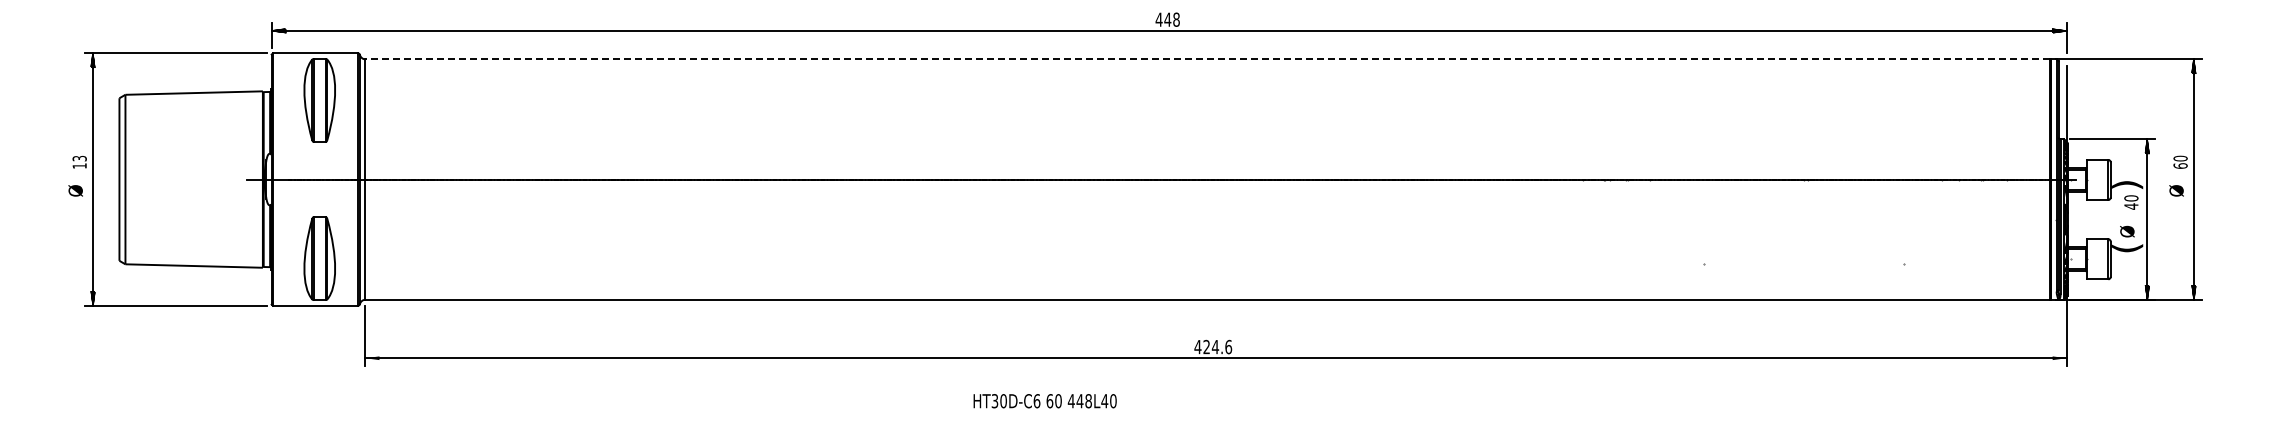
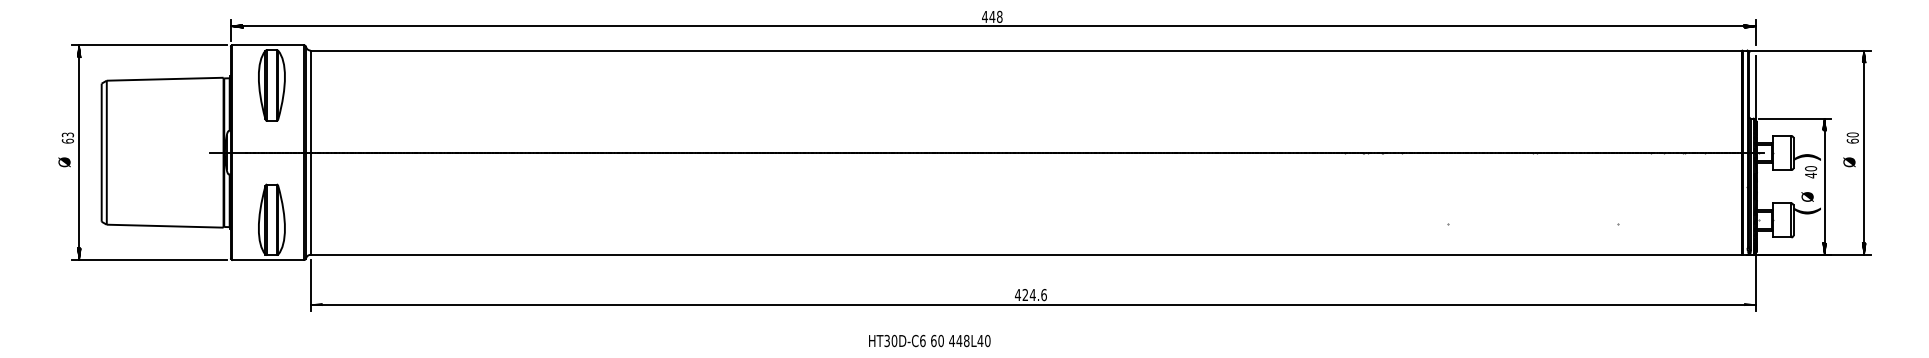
line: (1207, 59) -> (1026, 50), dashed -> solid
text: (79, 165) -> (67, 140), 13 -> 63
text: (1044, 401) -> (929, 341), moved

